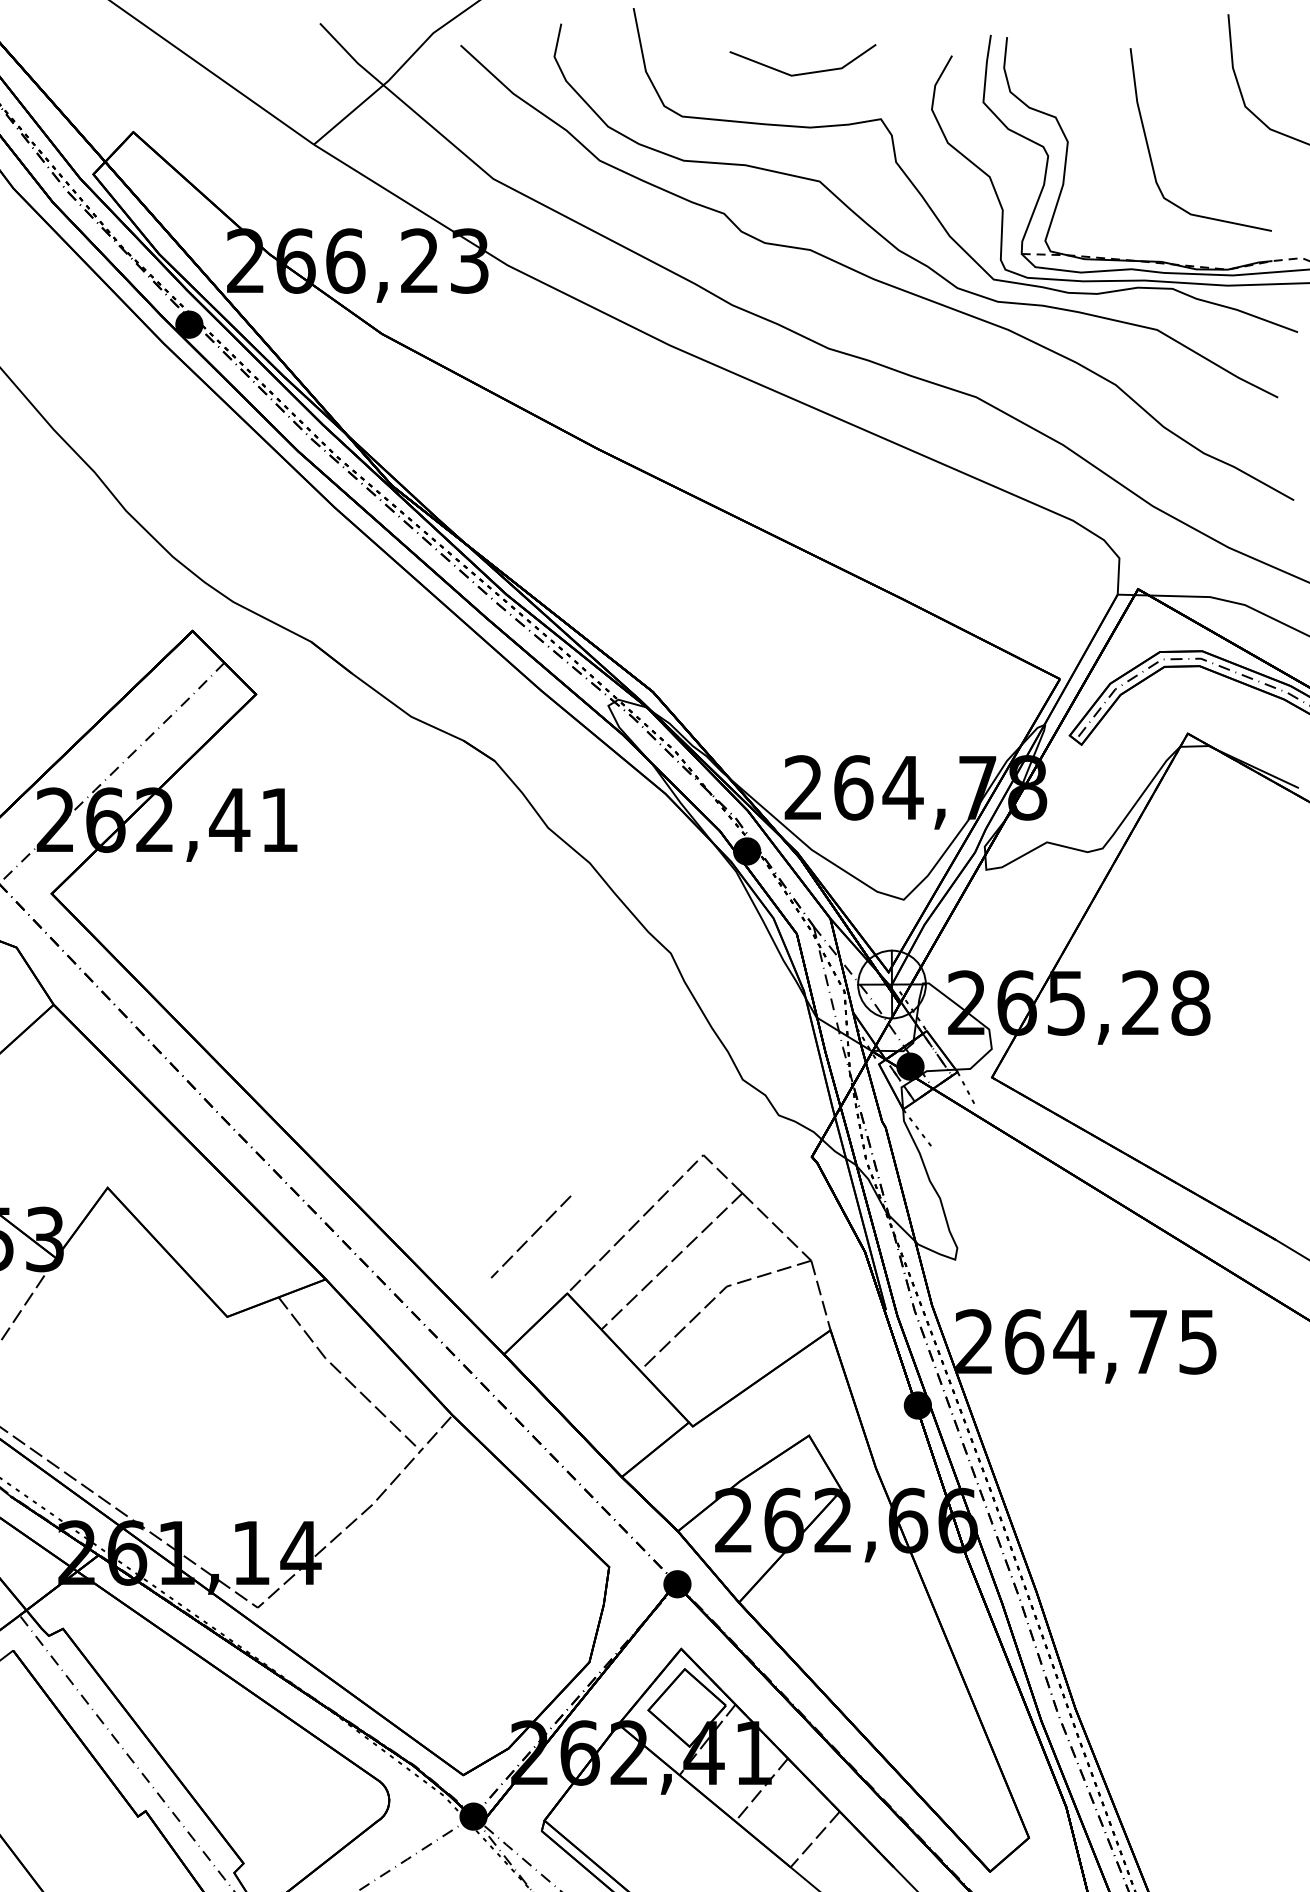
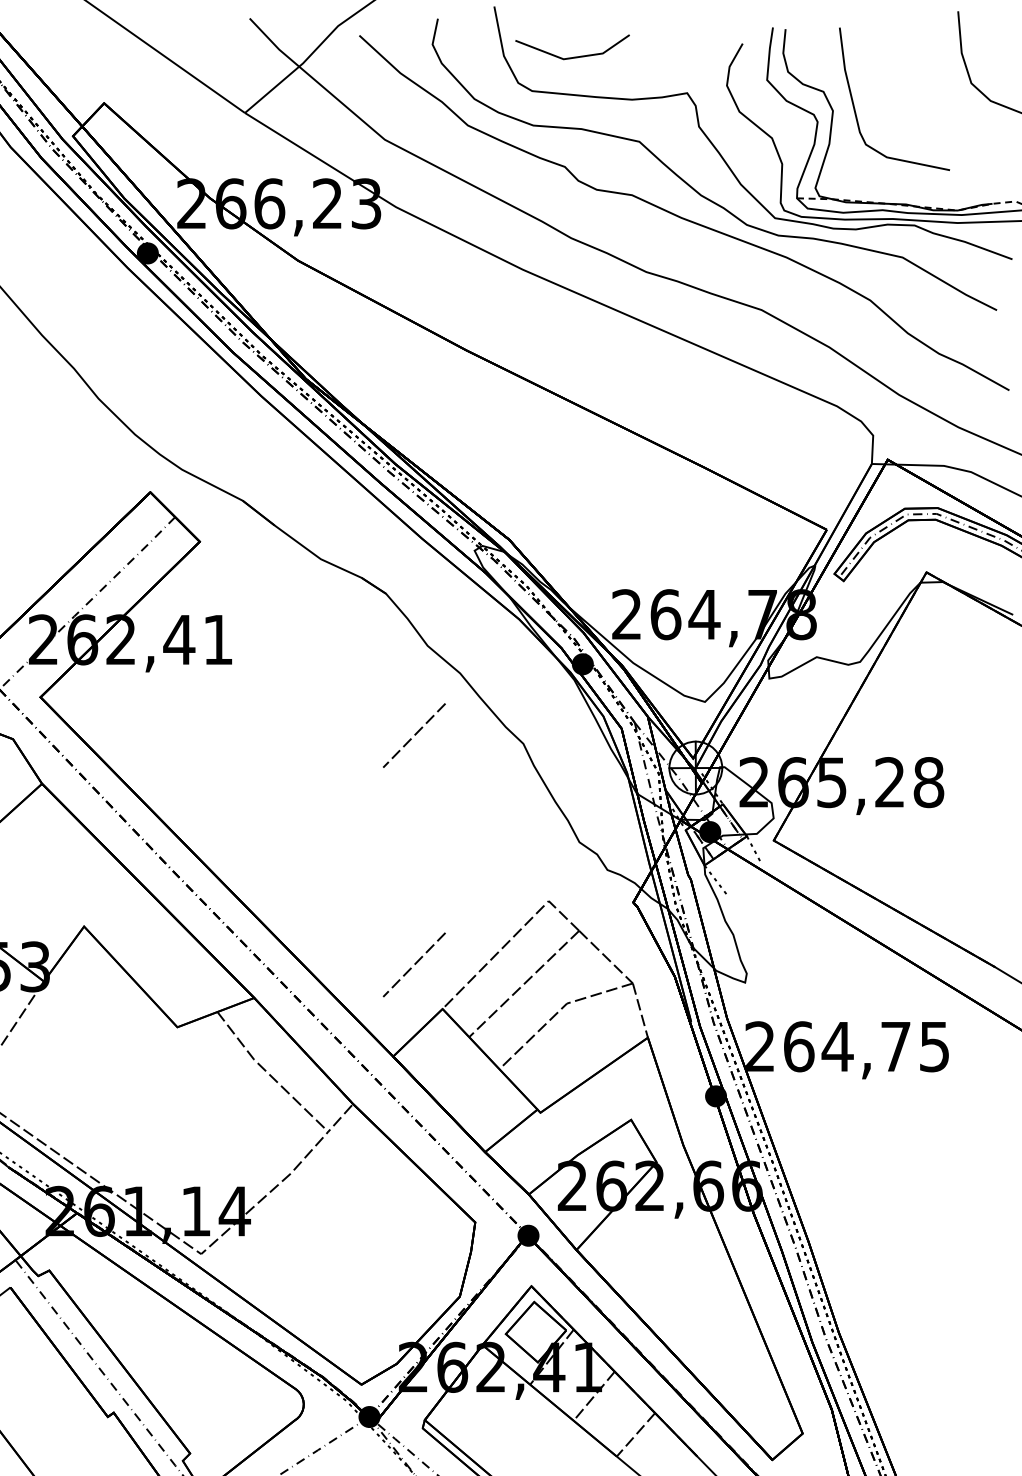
line: (804, 72) -> (573, 56), moved
curve: (1150, 152) -> (855, 109), moved
line: (531, 942) -> (414, 735), added

